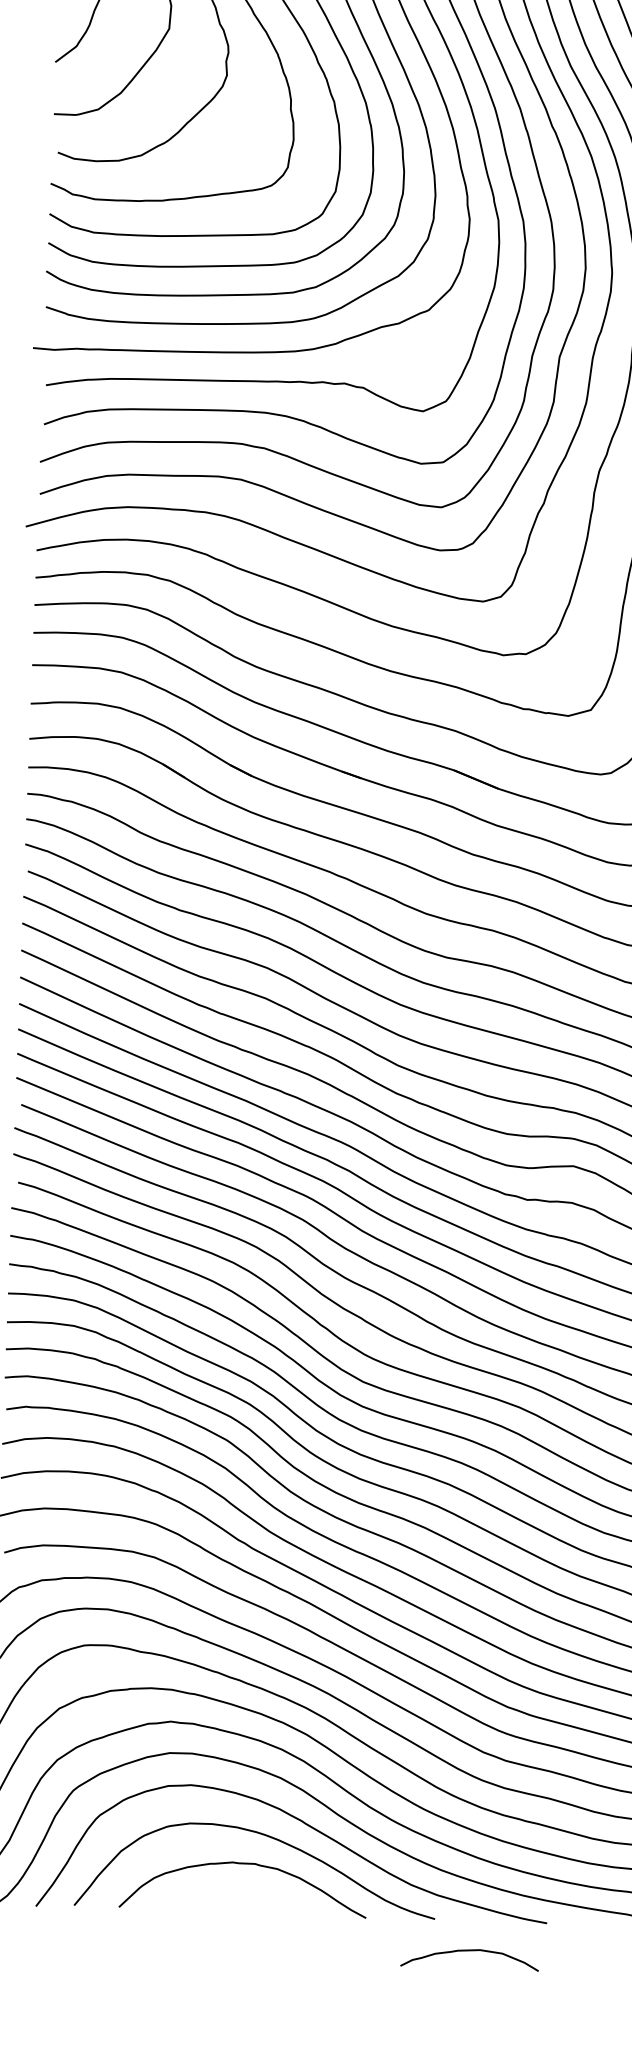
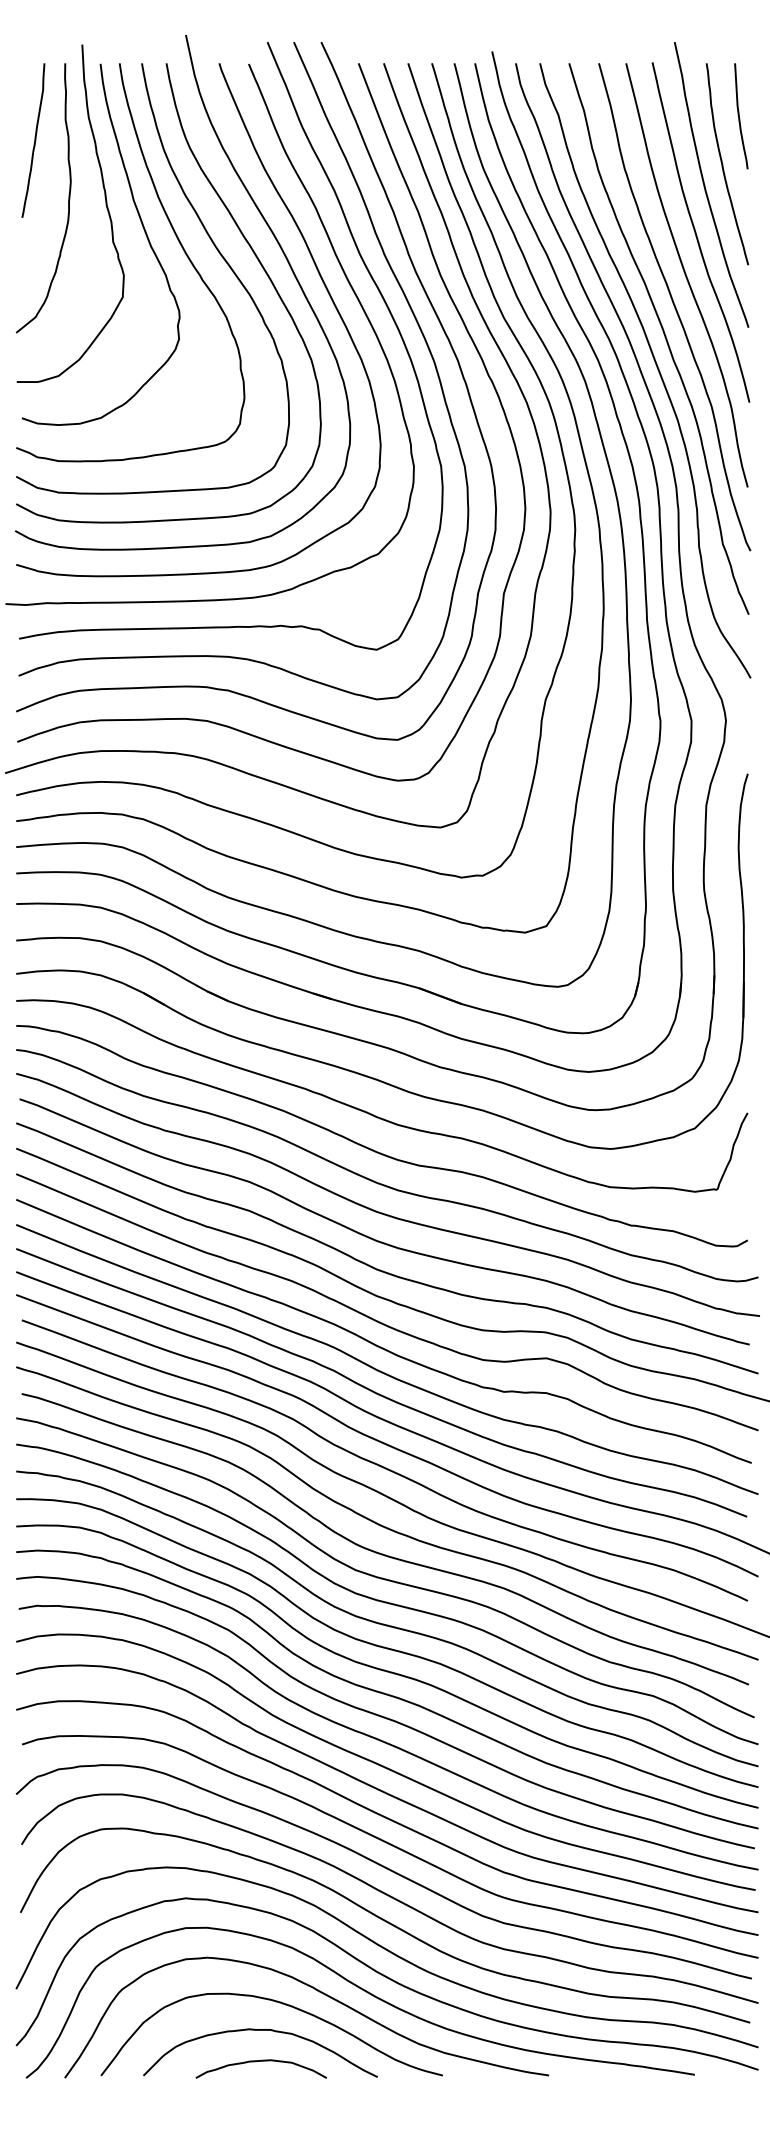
curve: (469, 1951) -> (260, 2061), moved

